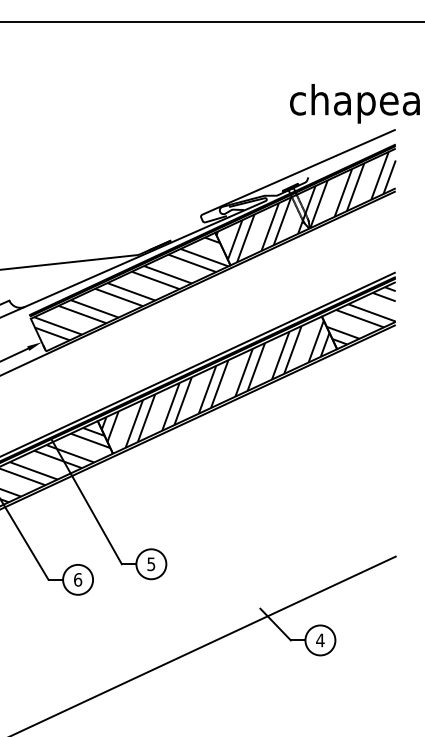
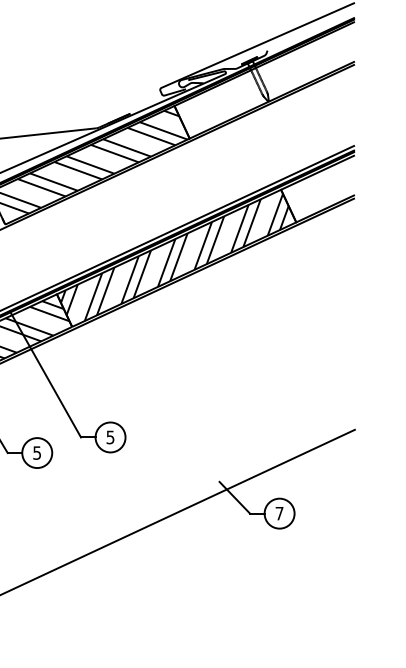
hatch: (305, 206) -> (264, 79), removed
hatch: (360, 315) -> (319, 188), removed
text: (78, 579) -> (37, 452), 6 -> 5
text: (320, 640) -> (279, 513), 4 -> 7

